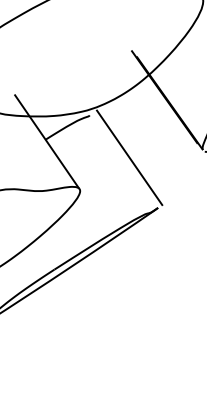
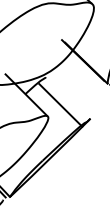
line: (129, 157) -> (60, 105), moved

